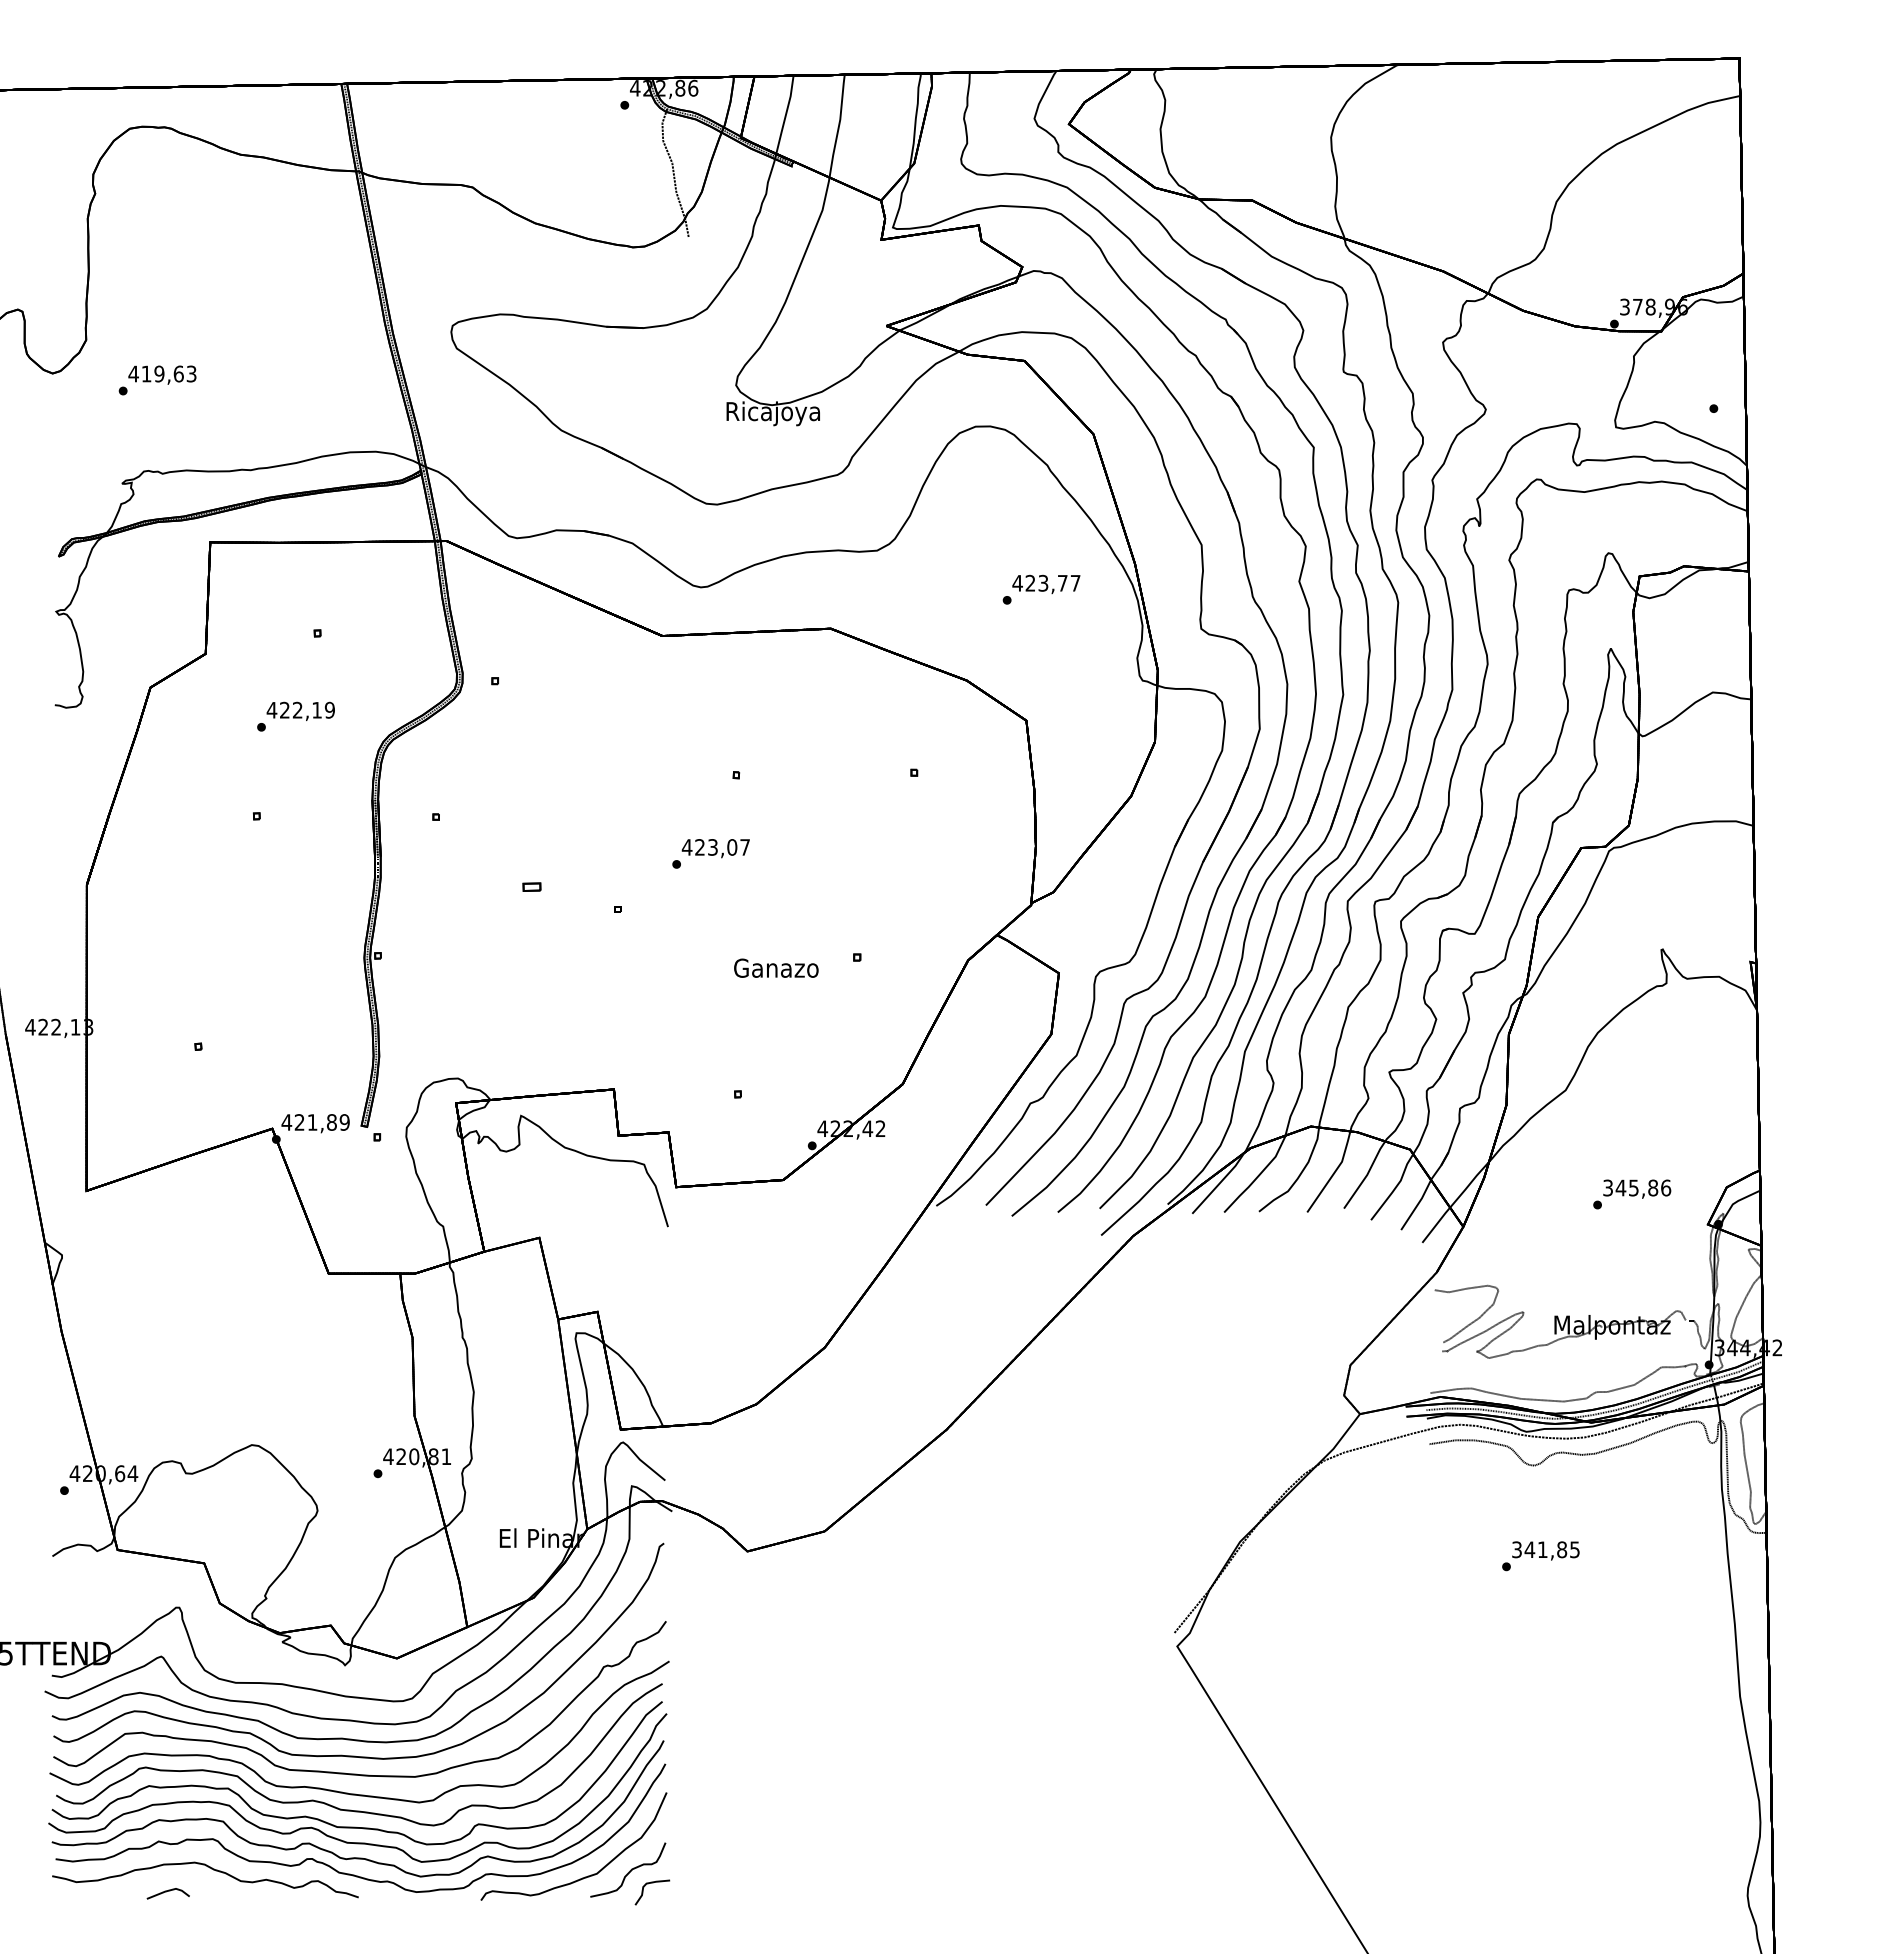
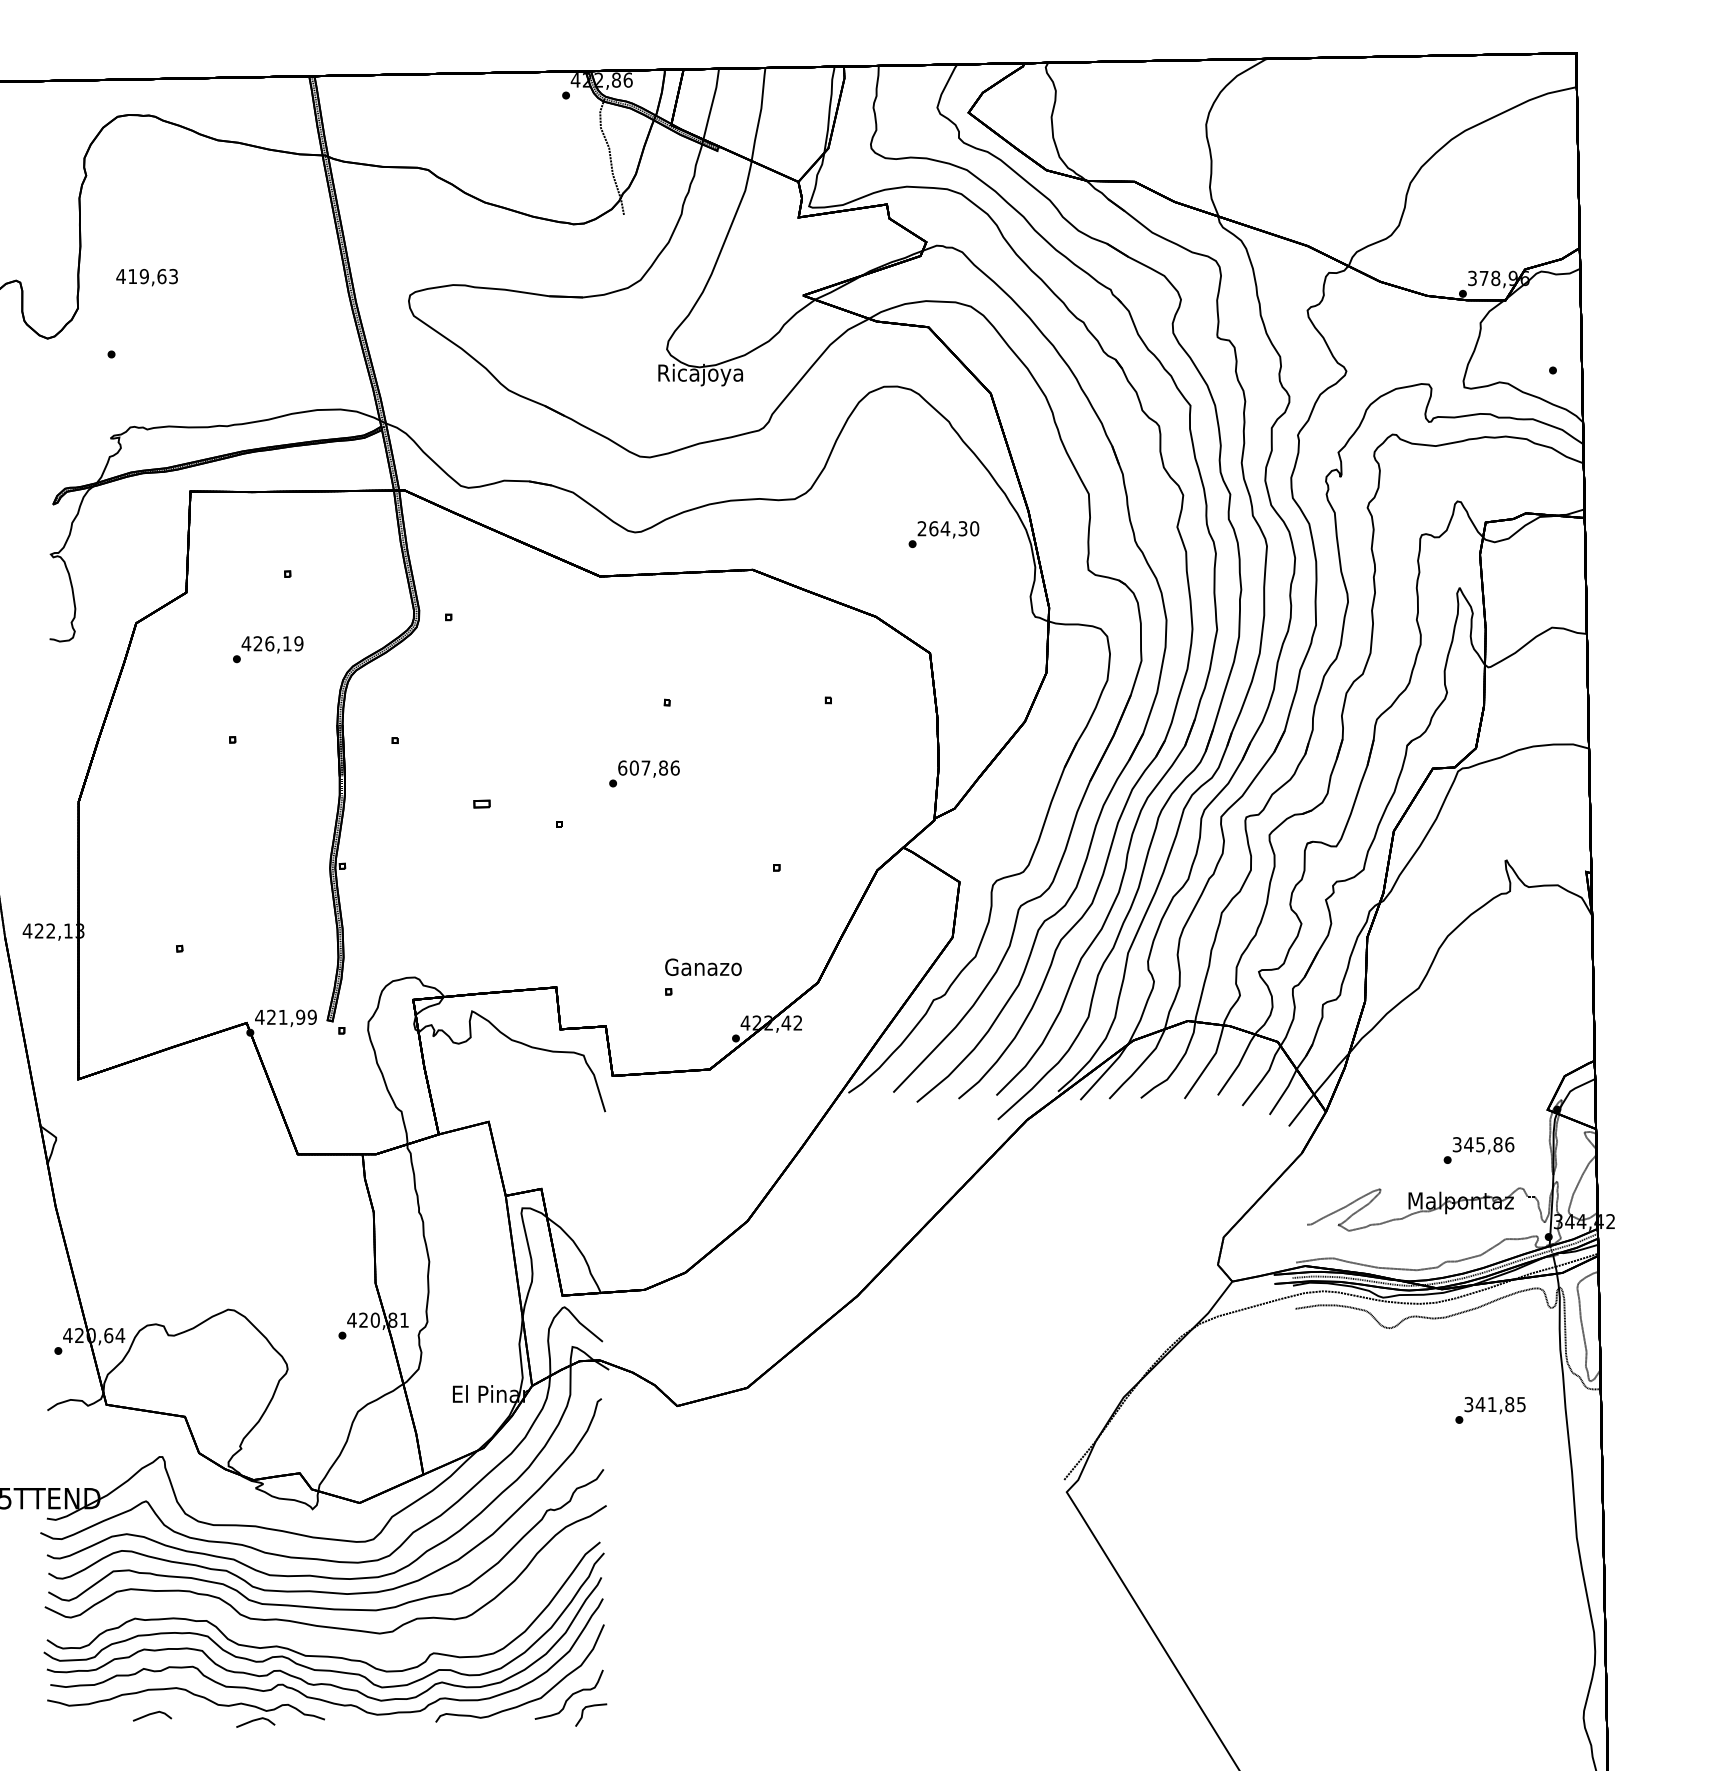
text: (162, 374) -> (147, 276), moved
text: (1046, 582) -> (948, 528), 423,77 -> 264,30
text: (297, 709) -> (269, 643), 422,19 -> 426,19
text: (715, 847) -> (648, 768), 423,07 -> 607,86
text: (776, 967) -> (703, 966), moved
text: (331, 1122) -> (300, 1017), 421,89 -> 421,99
text: (1632, 1194) -> (1479, 1150), moved
part: (1472, 1321) -> (1334, 1197), removed
text: (1540, 1556) -> (1490, 1410), moved
part: (350, 1809) -> (317, 1639), removed
line: (280, 1899) -> (254, 1721), added

